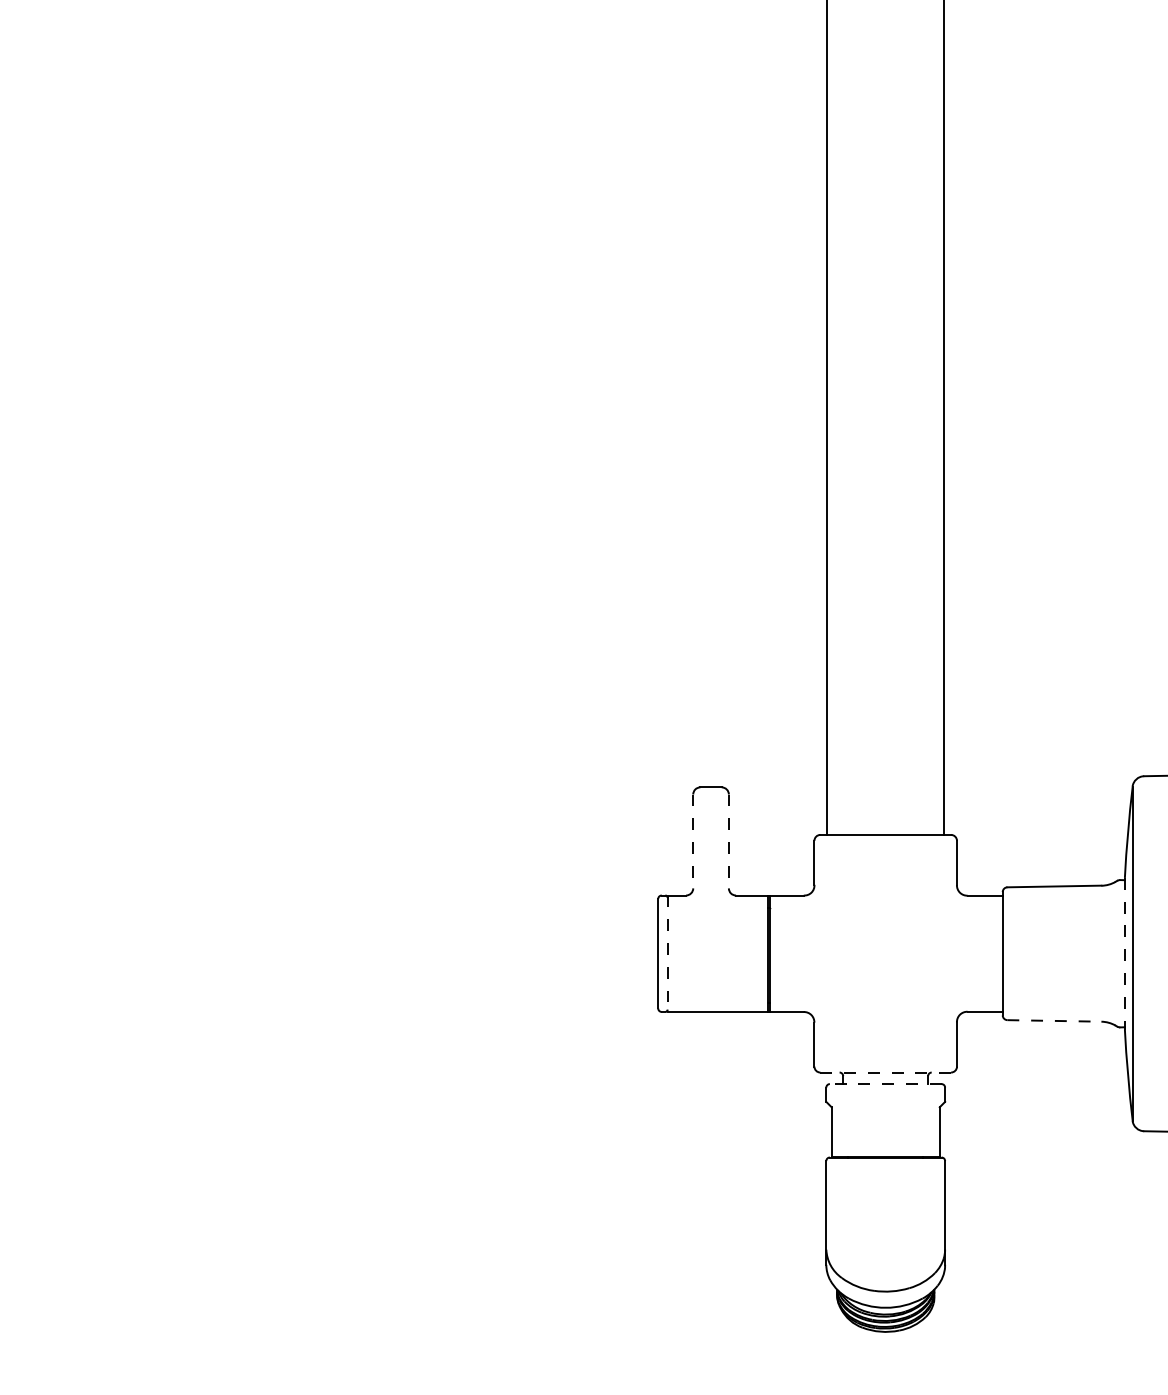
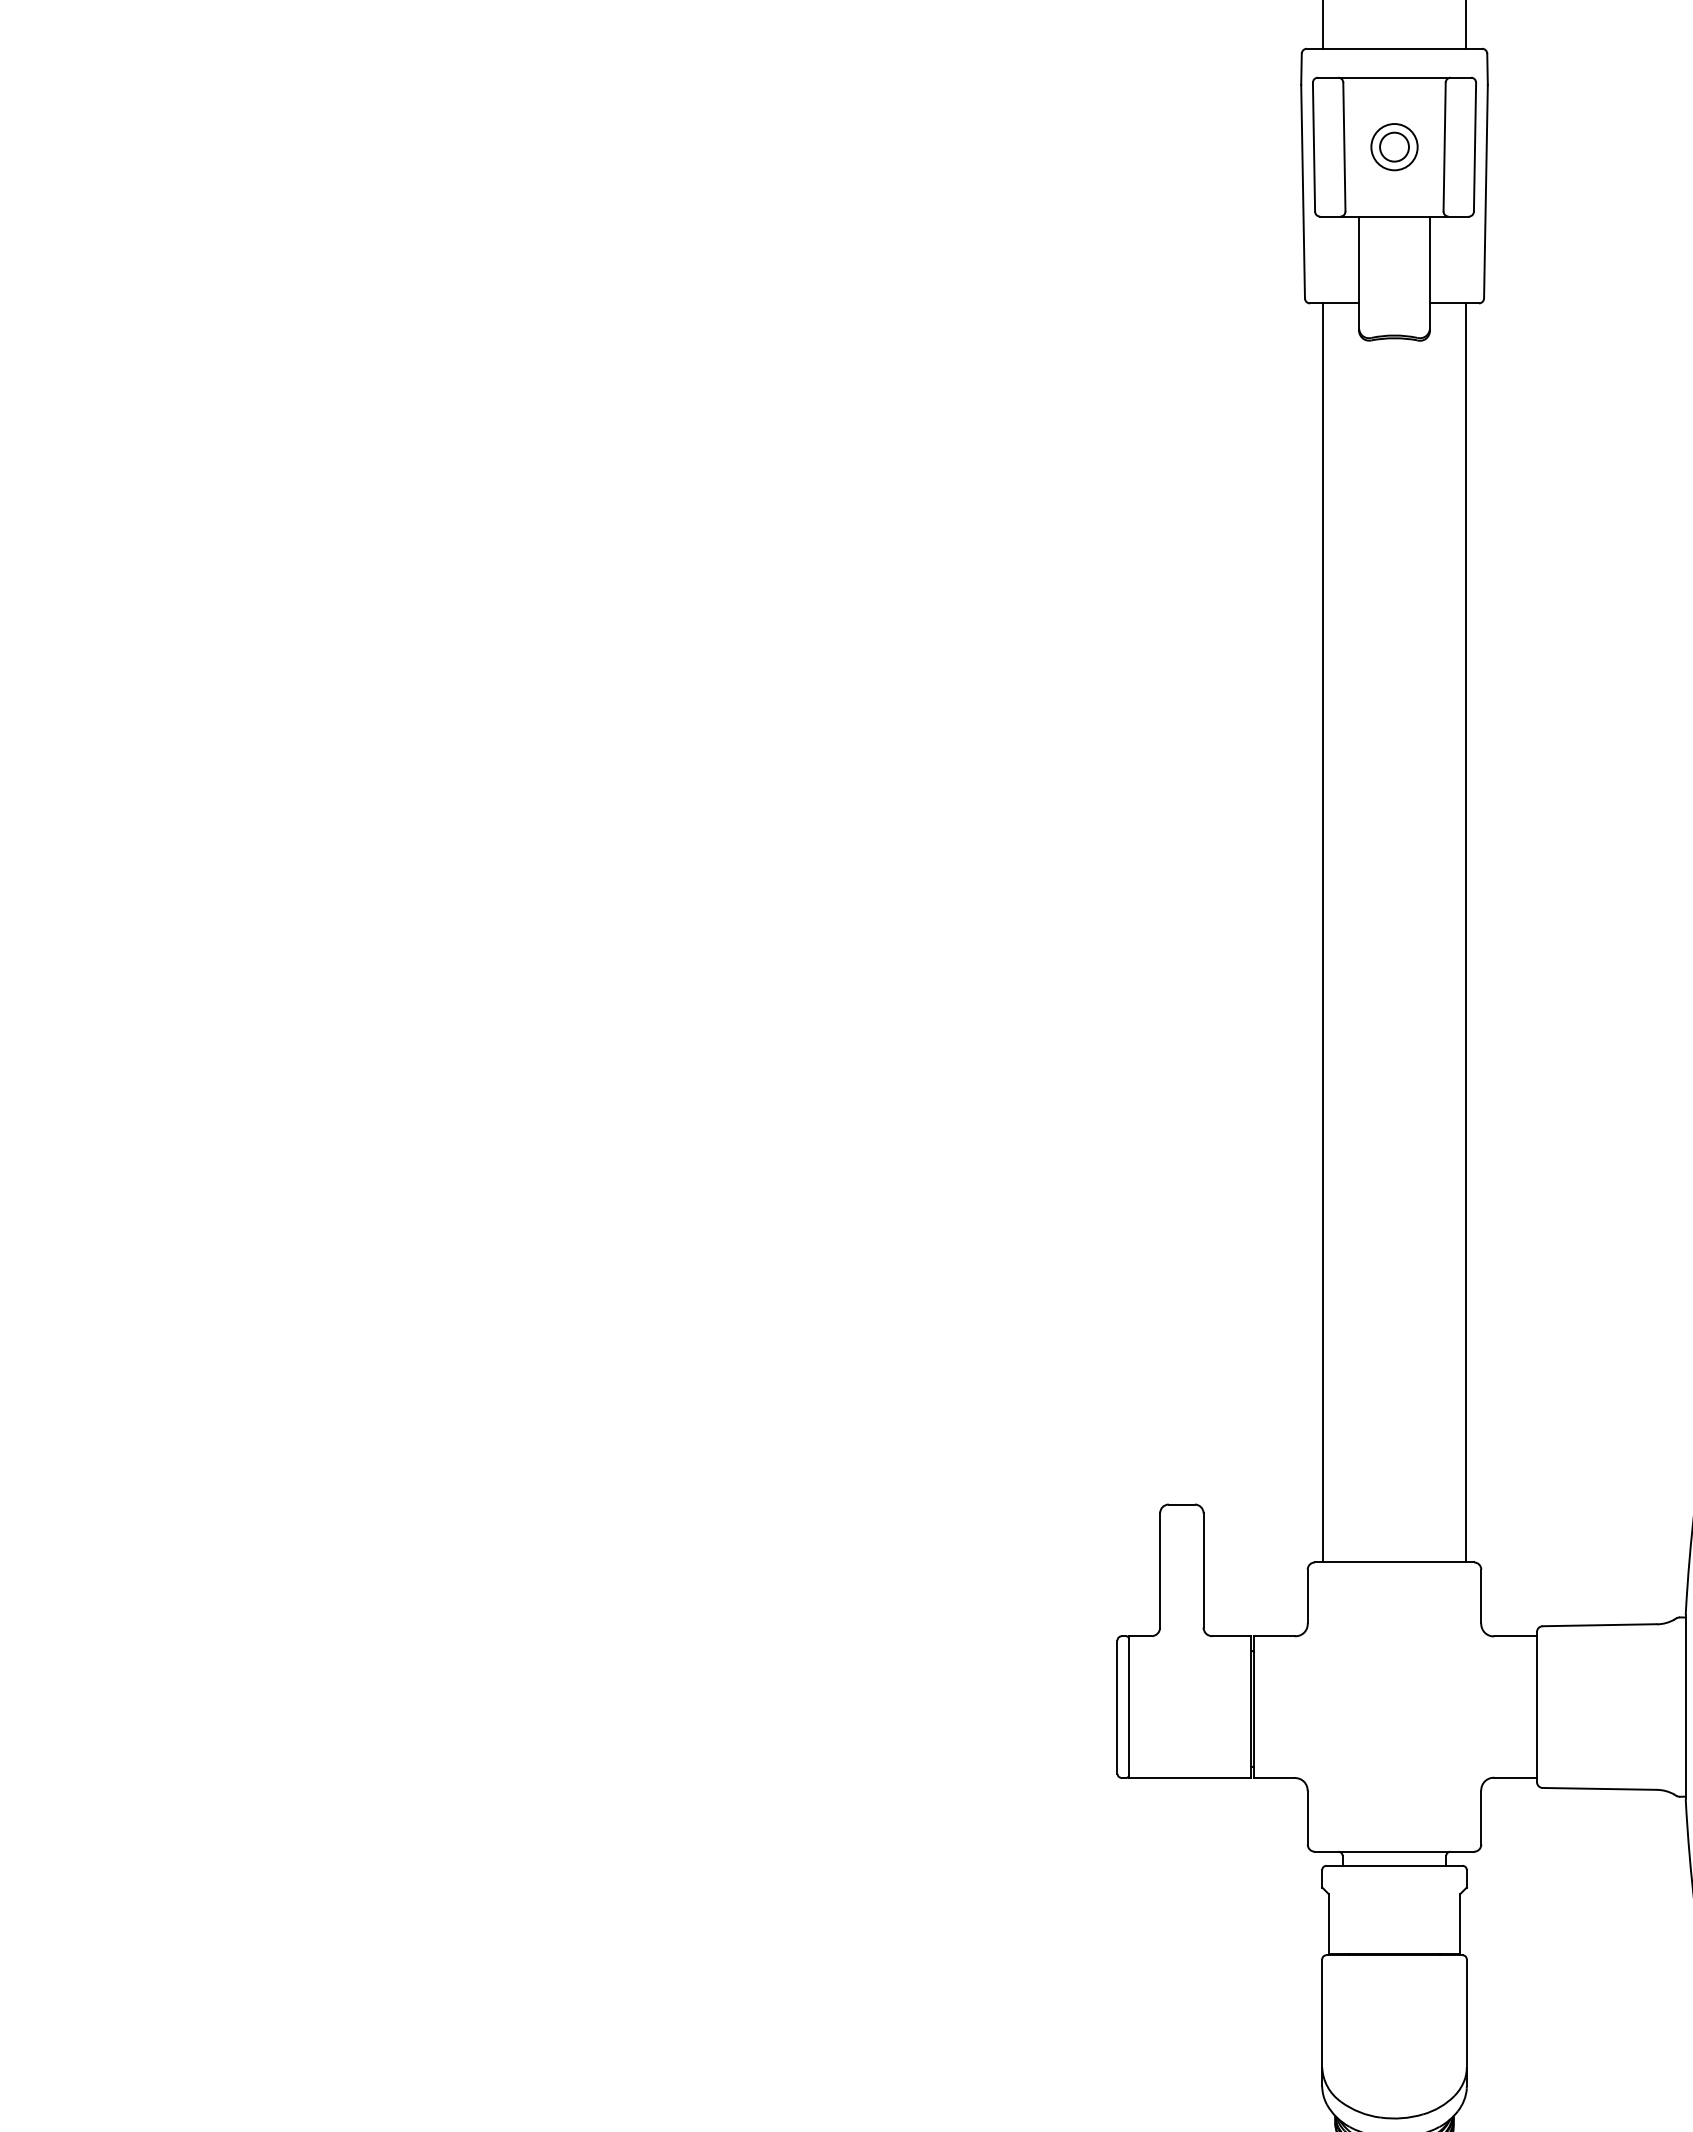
line: (693, 841) -> (1160, 1570), dashed -> solid
line: (728, 841) -> (1203, 1570), dashed -> solid
line: (668, 954) -> (1129, 1707), dashed -> solid
line: (1124, 954) -> (1685, 1707), dashed -> solid
line: (1054, 1020) -> (1600, 1788), dashed -> solid
line: (885, 1072) -> (1394, 1851), dashed -> solid
line: (885, 1083) -> (1394, 1865), dashed -> solid

